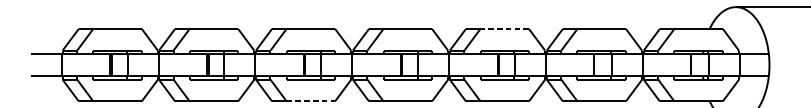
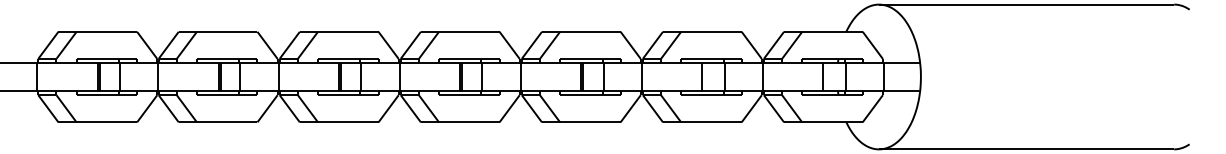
line: (504, 28) -> (589, 31), dashed -> solid
line: (311, 101) -> (348, 122), dashed -> solid

